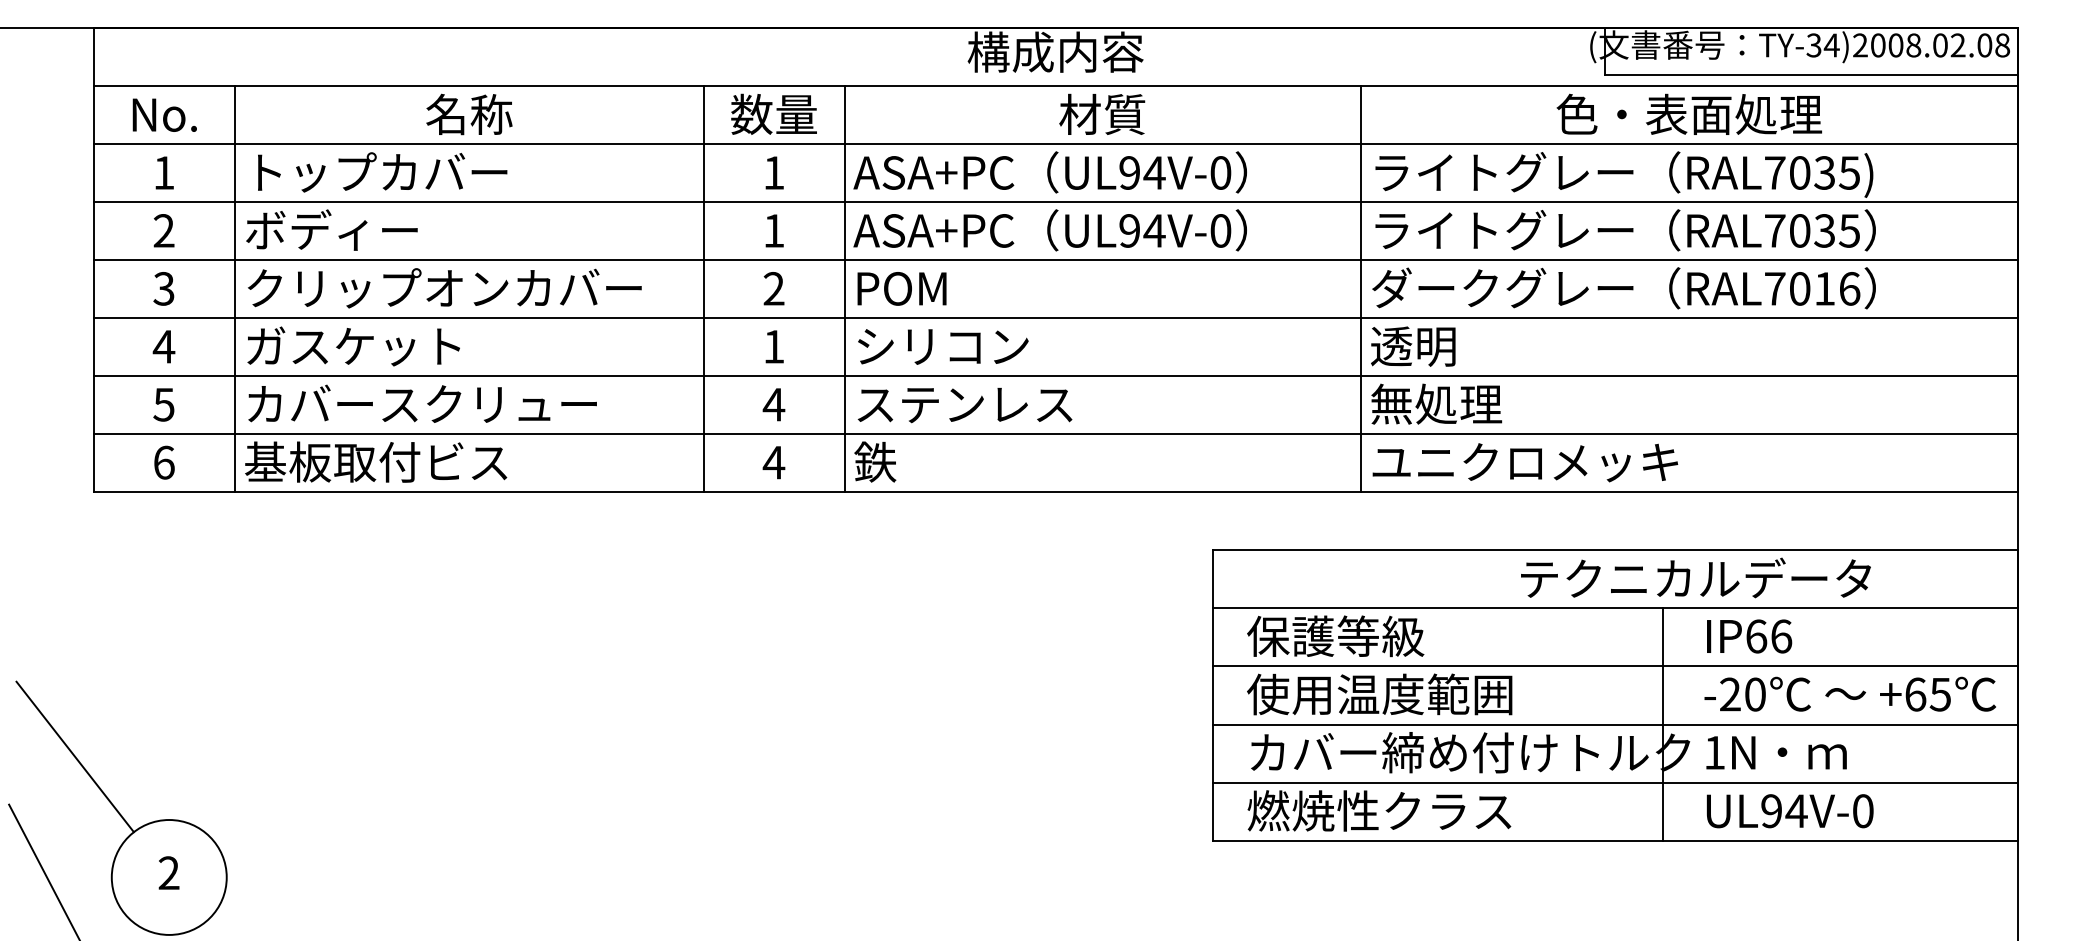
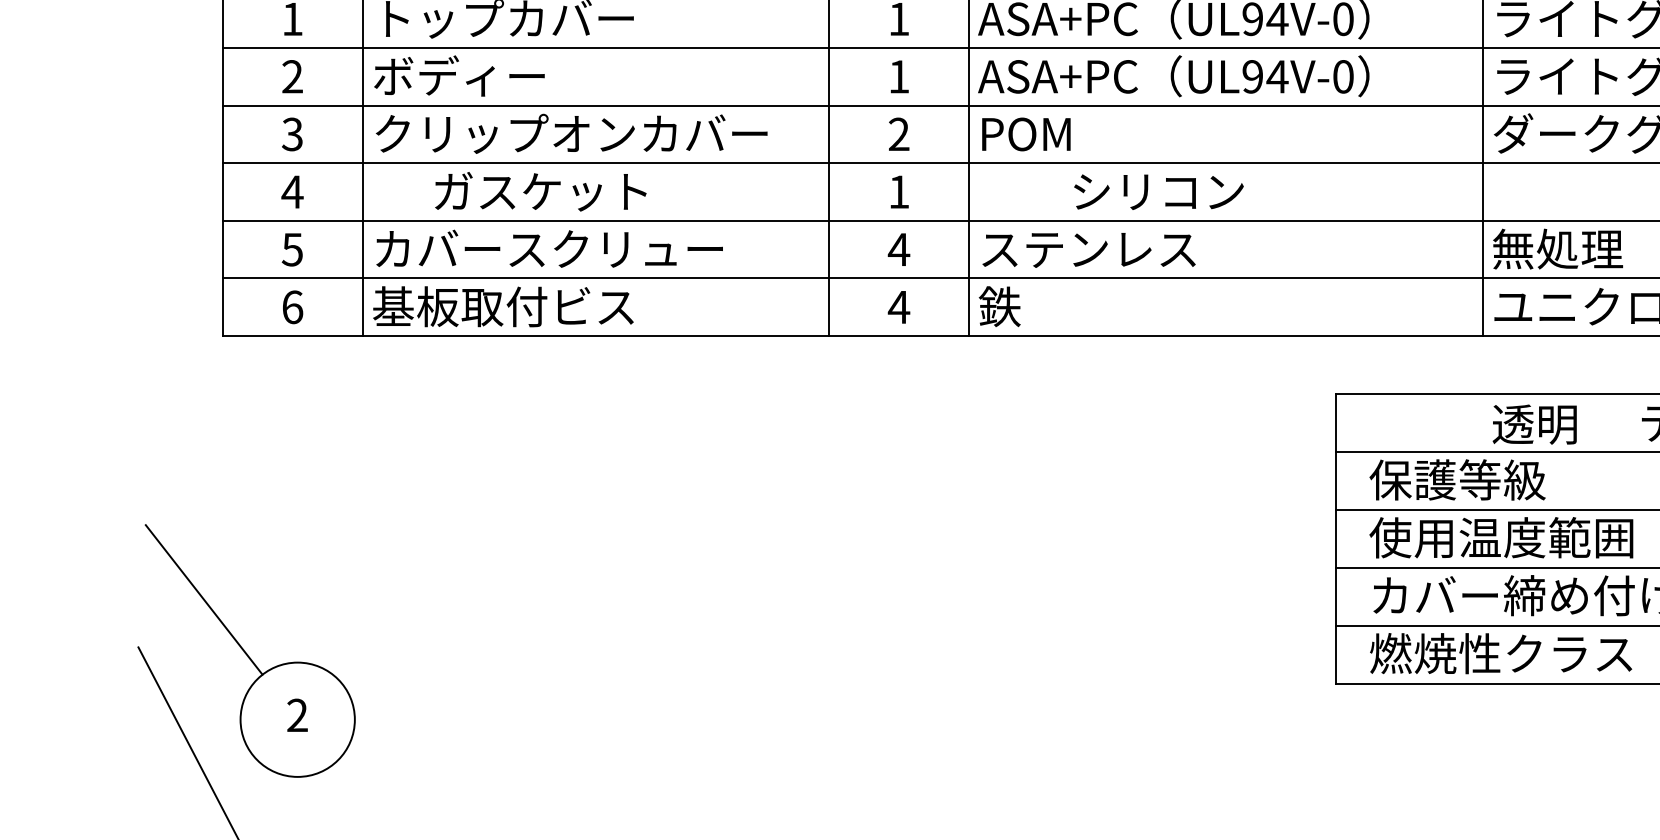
text: (353, 346) -> (540, 191), moved
text: (943, 346) -> (1159, 191), moved
text: (1413, 346) -> (1534, 424), moved

